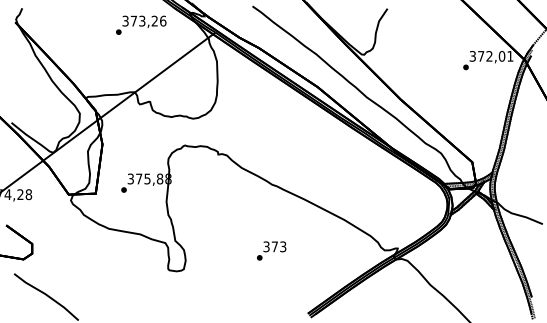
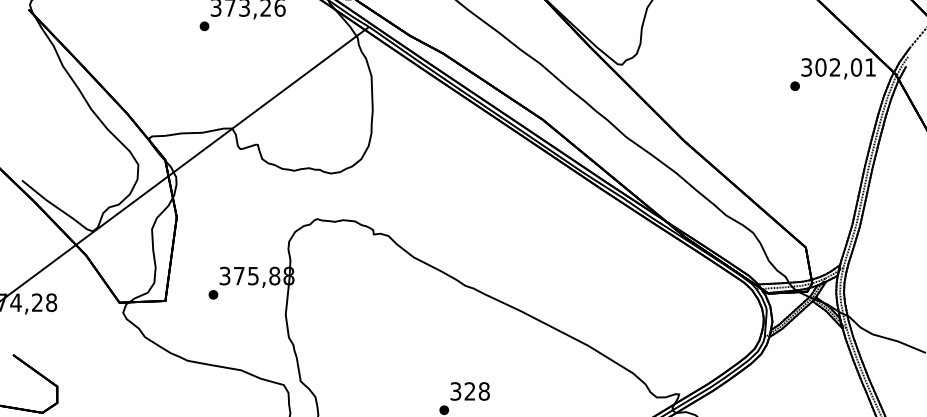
text: (481, 56) -> (821, 67), 372,01 -> 302,01
text: (278, 246) -> (476, 390), 373 -> 328

